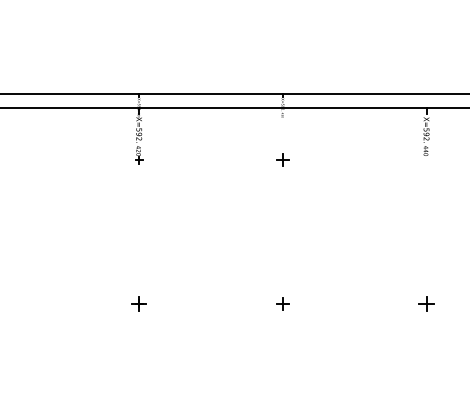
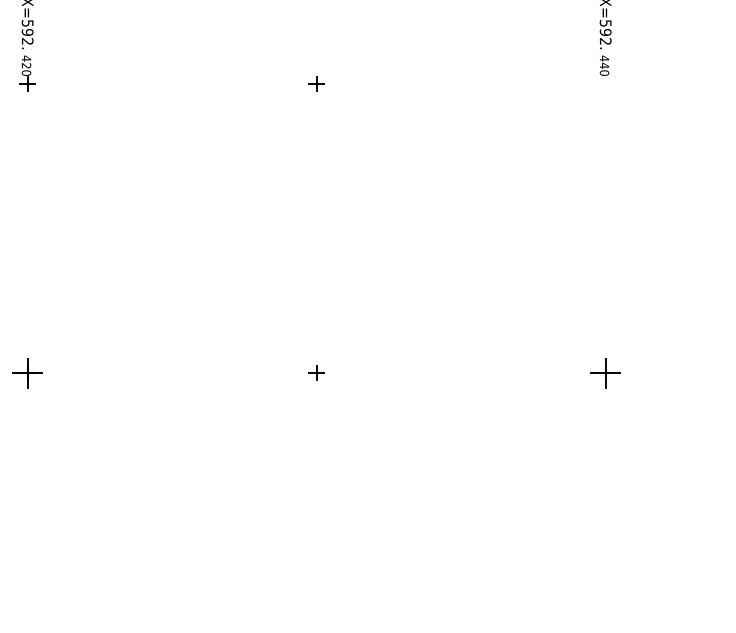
part: (282, 160) -> (315, 84), size x0.62
part: (282, 303) -> (315, 372), size x0.62

